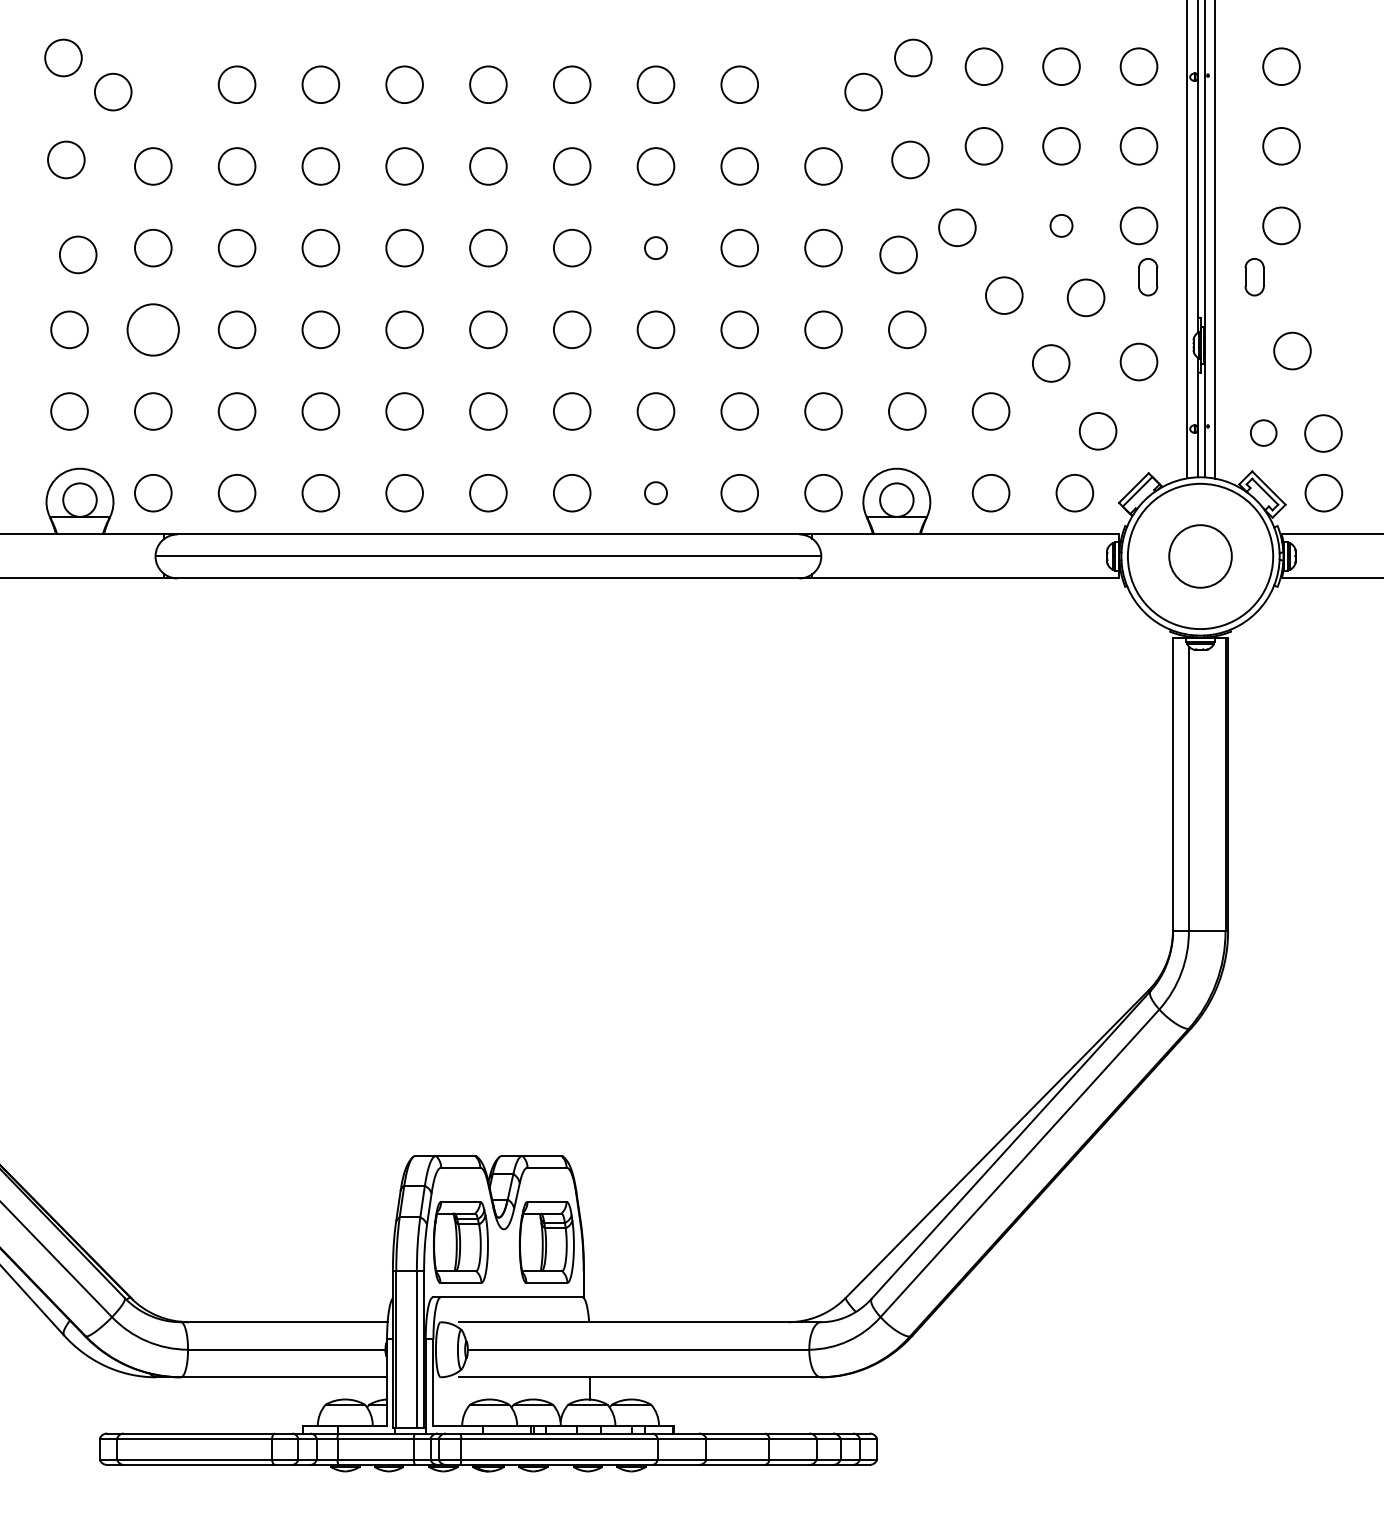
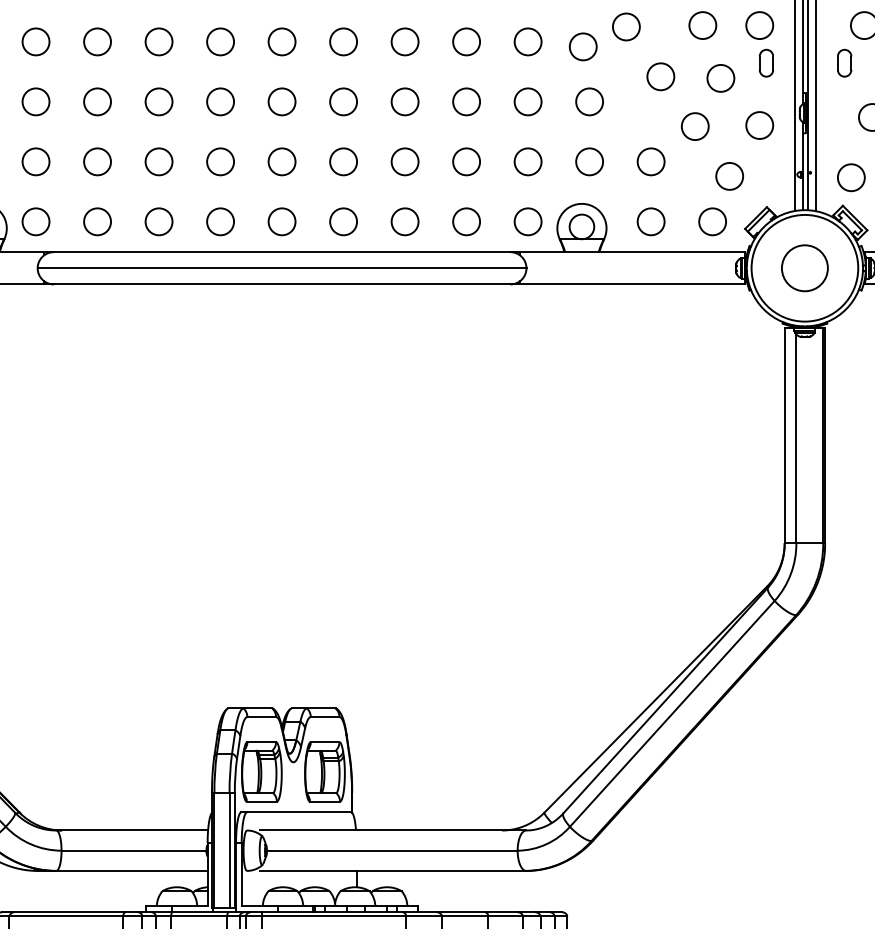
circle: (1061, 225) -> (702, 25), size x1.67
circle: (655, 247) -> (404, 41), size x1.67
circle: (153, 329) -> (36, 101), size x0.71
circle: (1263, 432) -> (851, 177), size x1.43
circle: (655, 492) -> (404, 221), size x1.67

